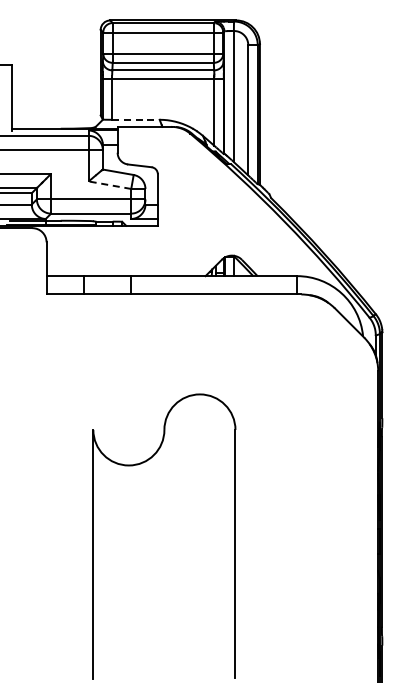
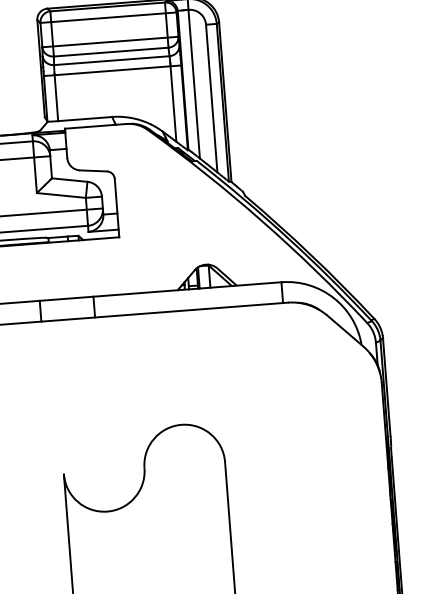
line: (135, 119) -> (84, 118), dashed -> solid
line: (109, 185) -> (60, 195), dashed -> solid

